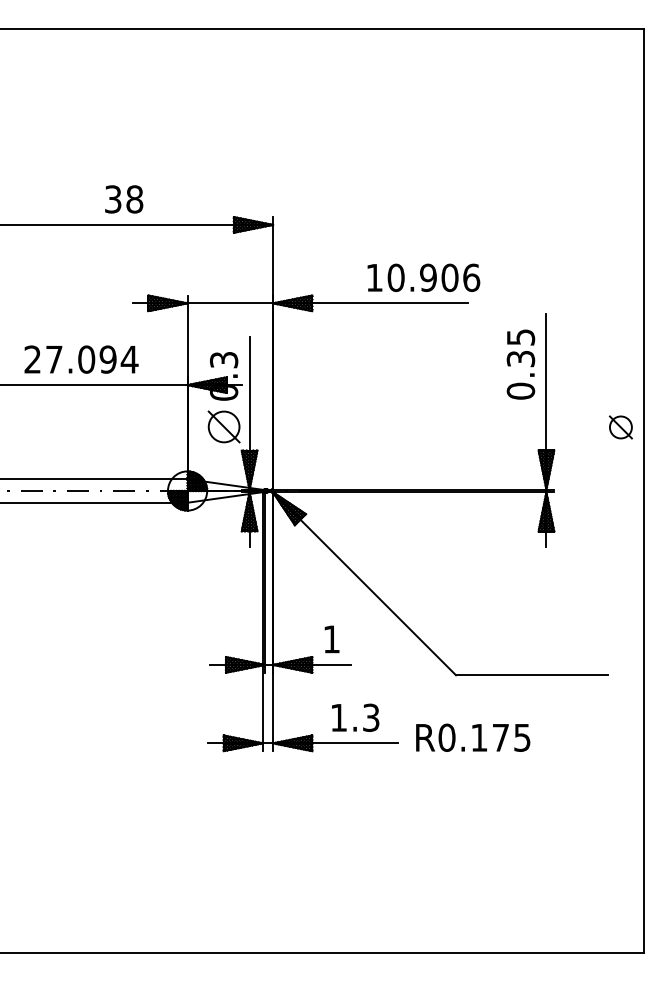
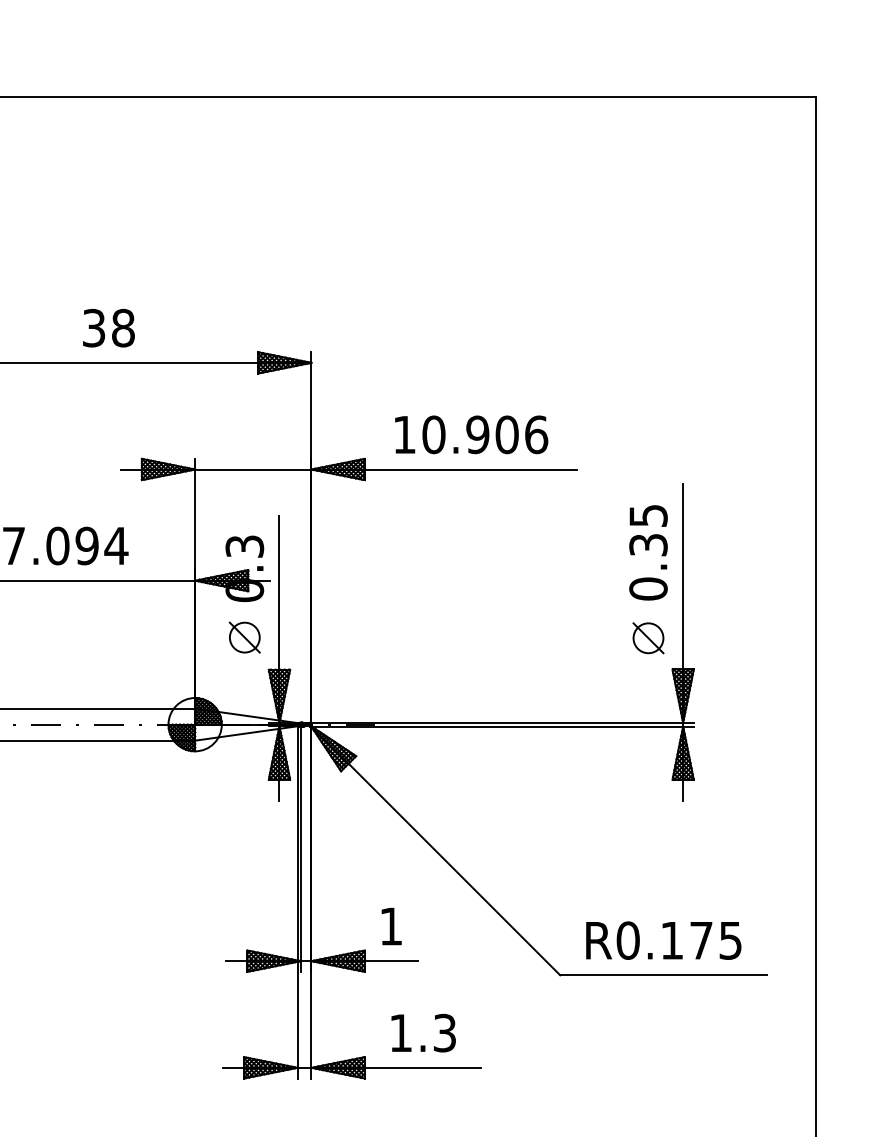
text: (423, 277) -> (471, 434), moved
part: (223, 426) -> (244, 636), size x0.71
part: (620, 427) -> (647, 638), moved
text: (473, 737) -> (664, 940), moved

